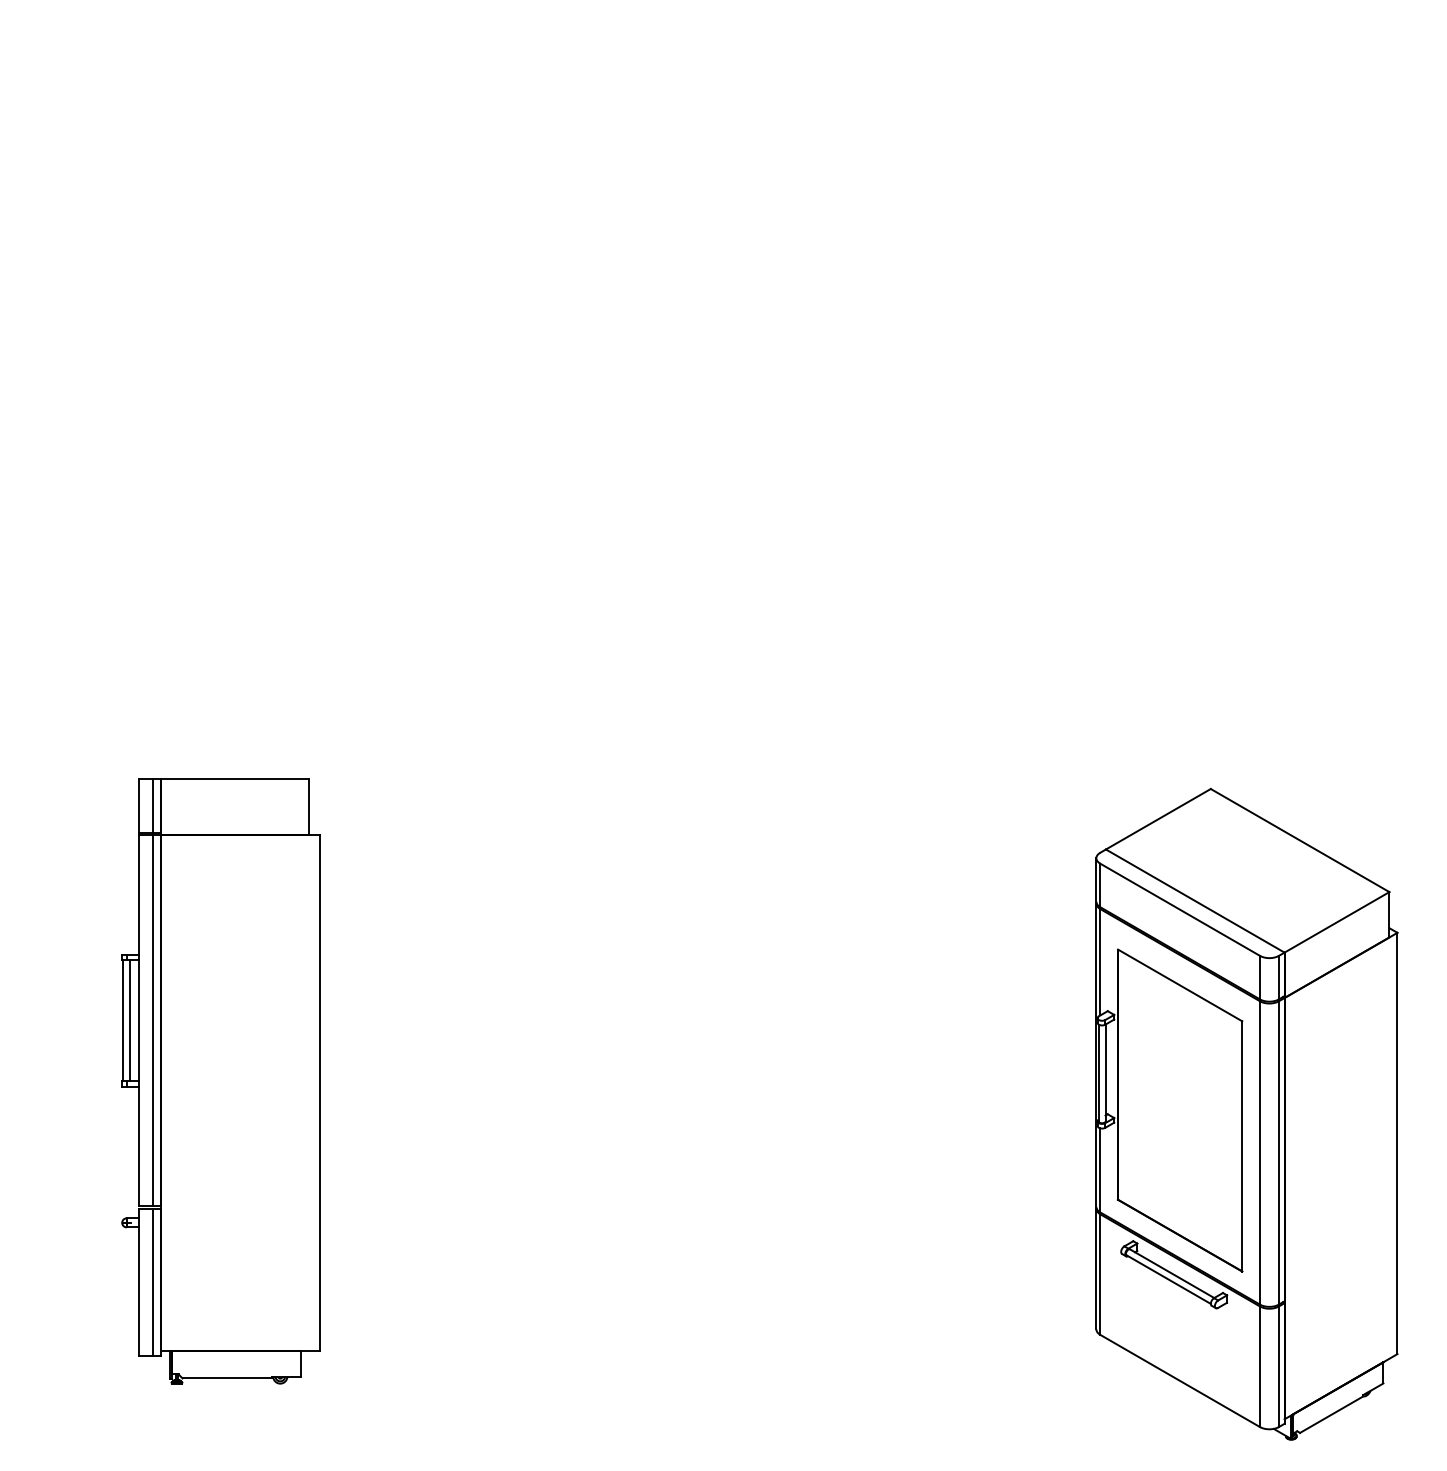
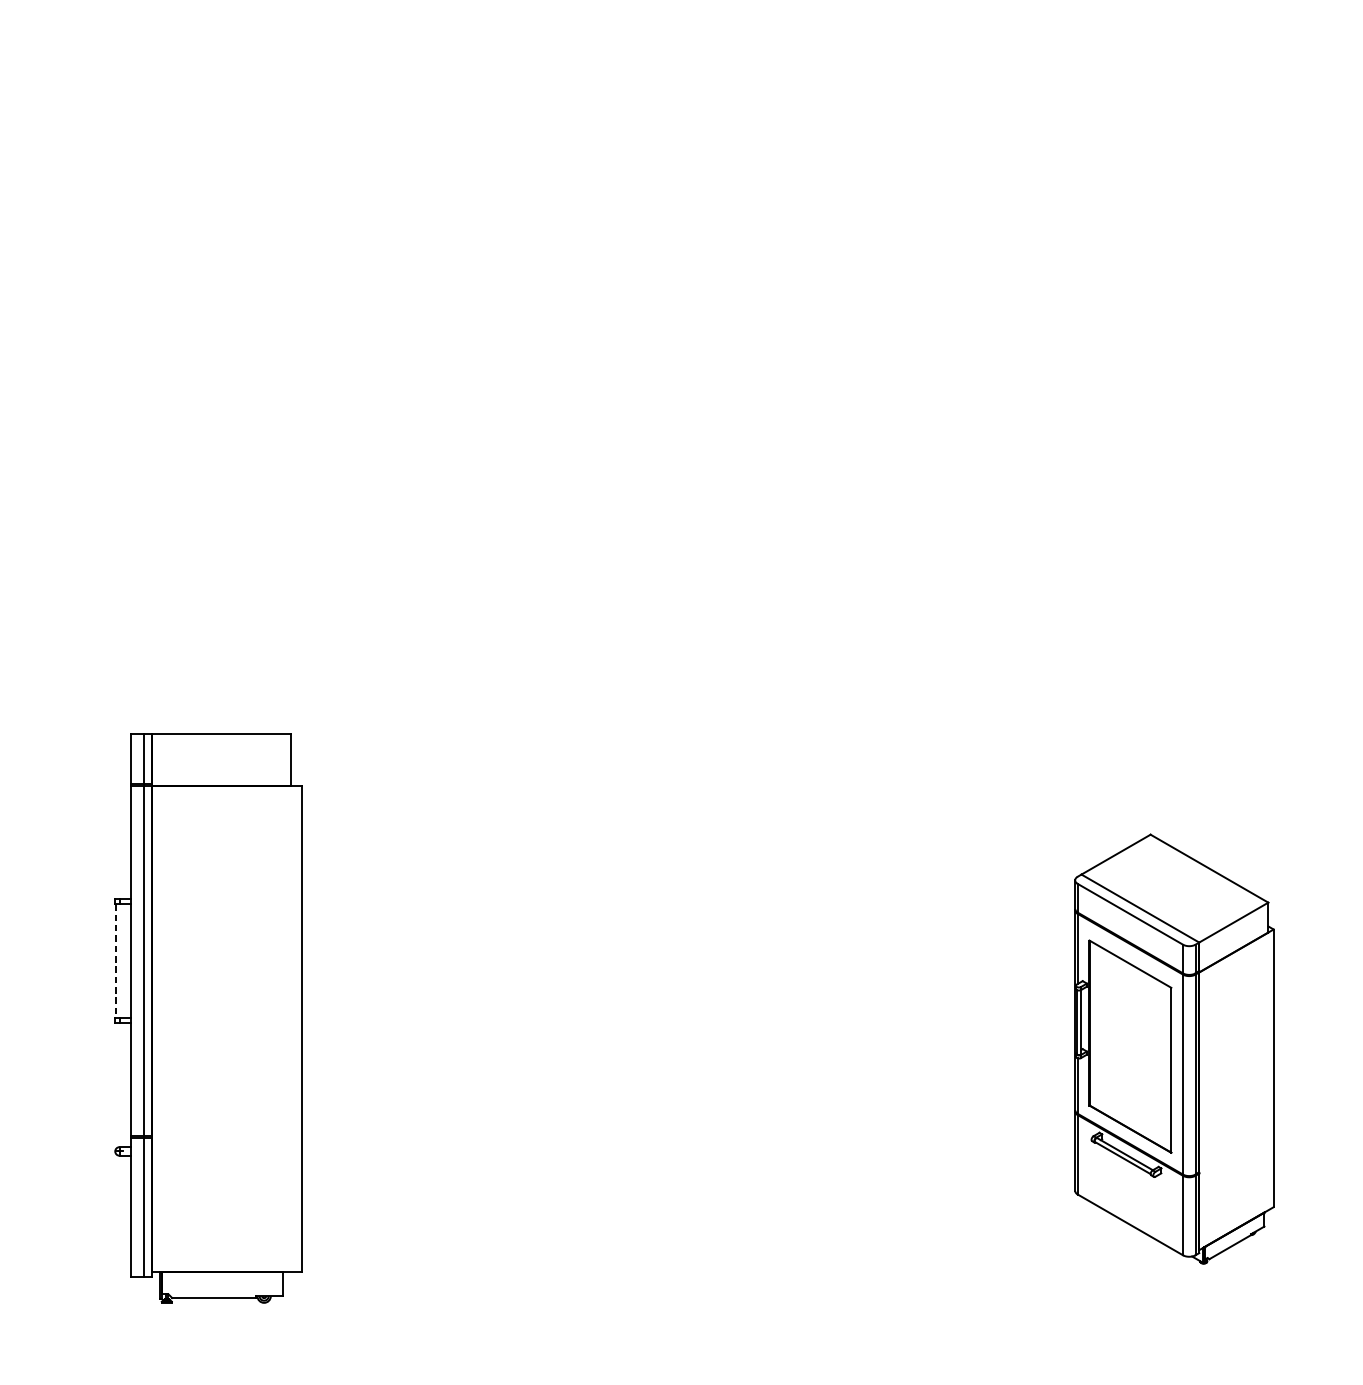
line: (130, 1020) -> (123, 960), removed
line: (123, 1021) -> (116, 961), solid -> dashed
part: (1246, 1113) -> (1174, 1048), size x0.7

